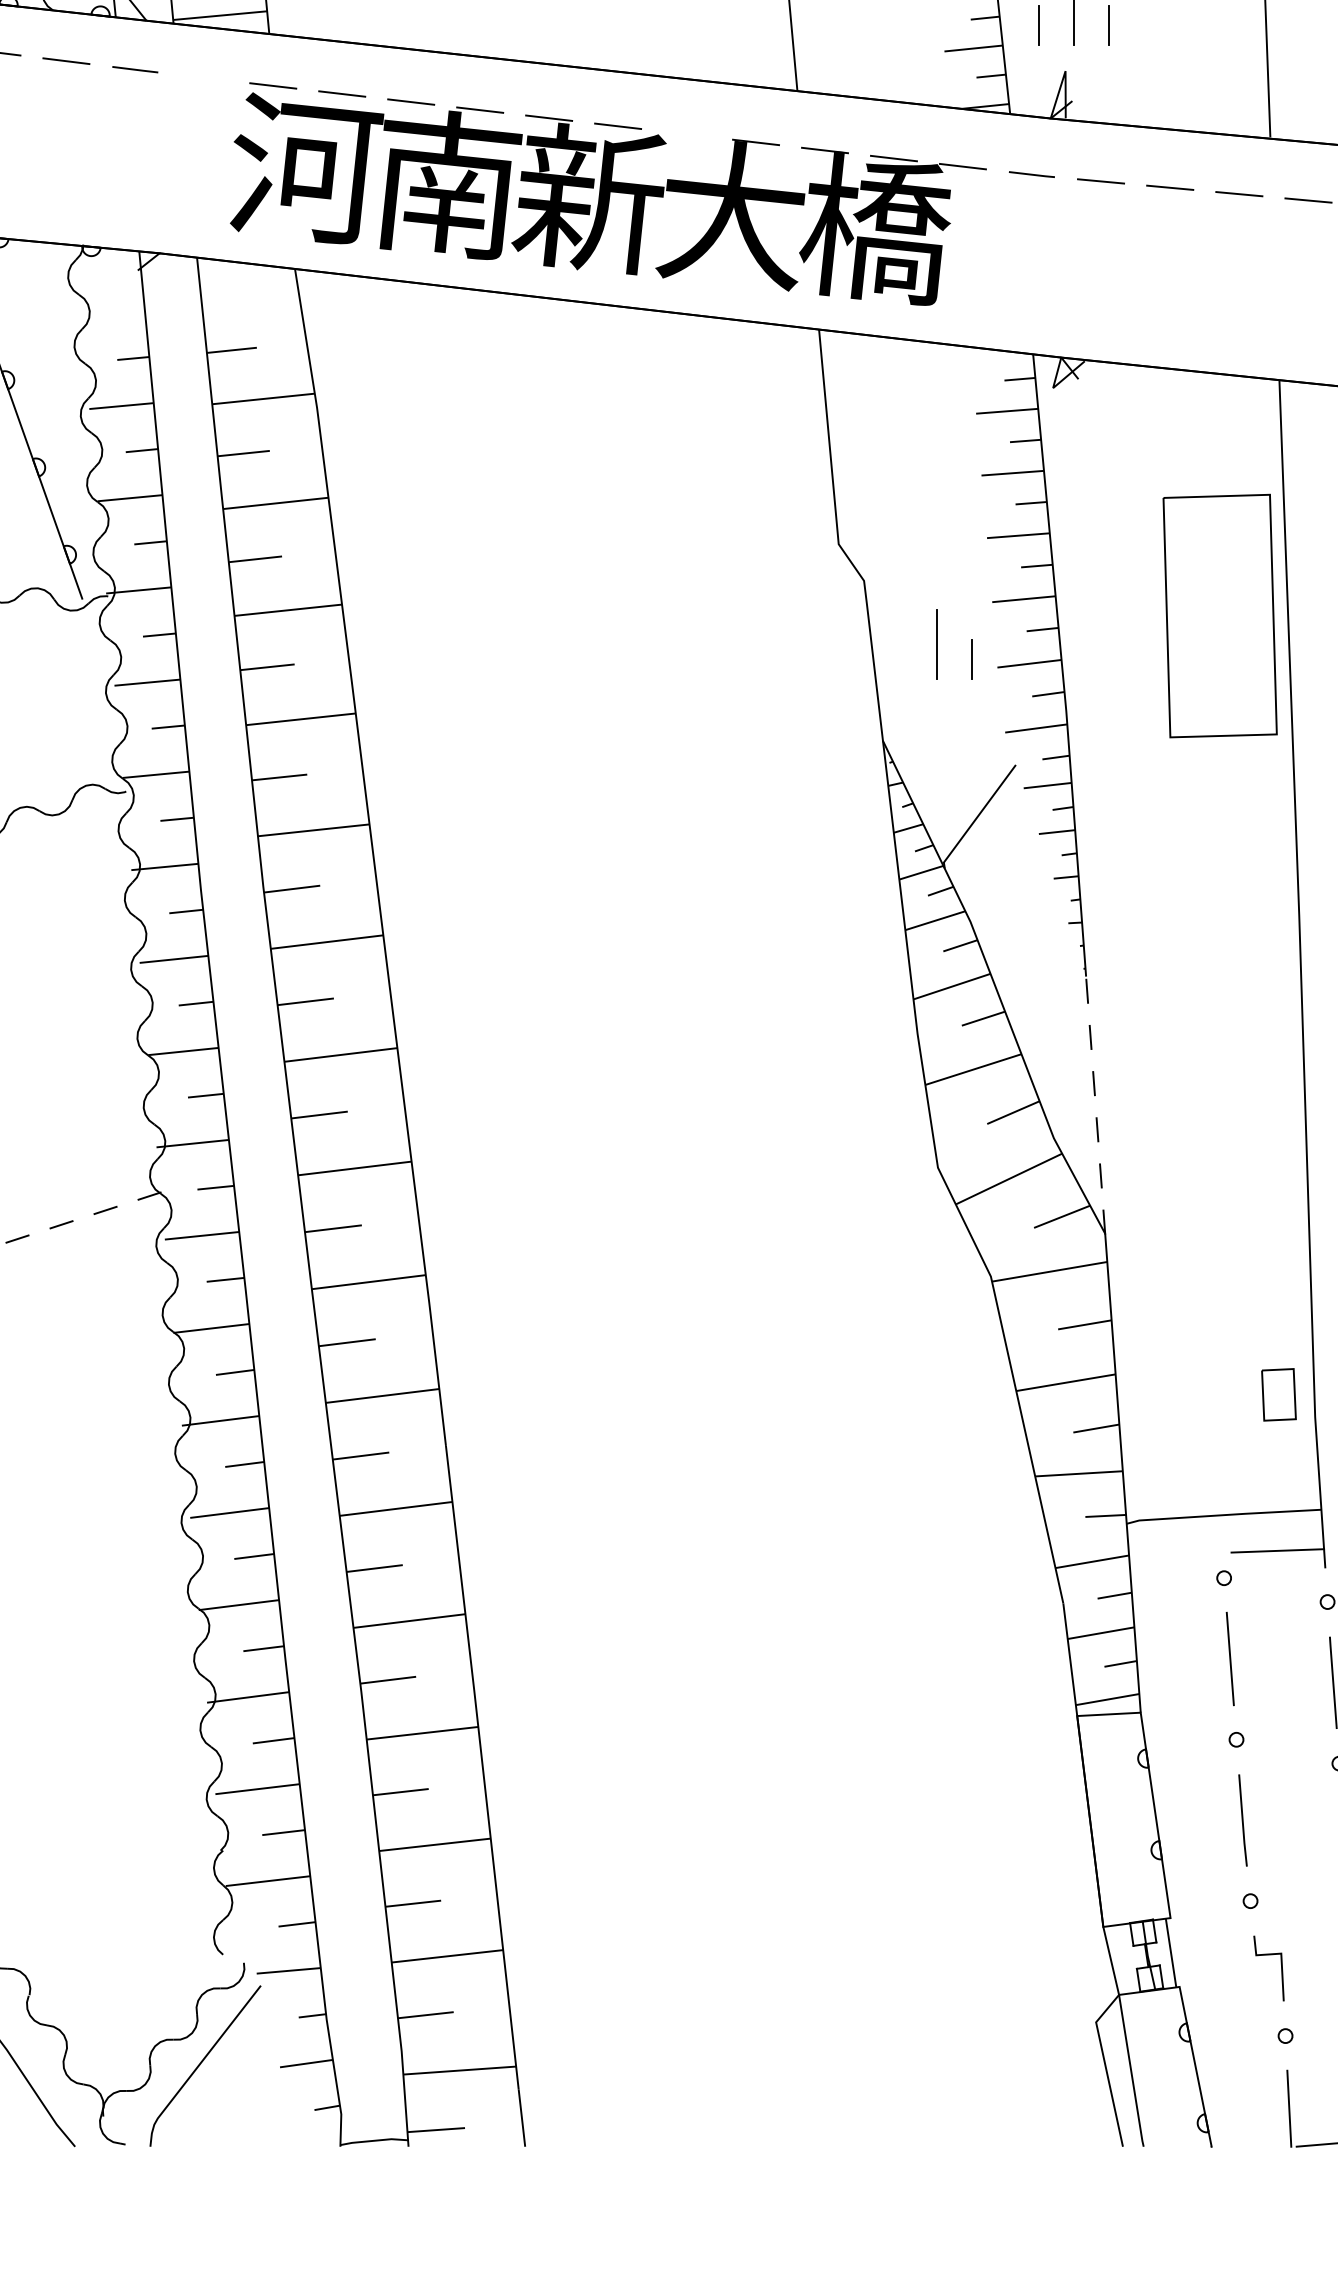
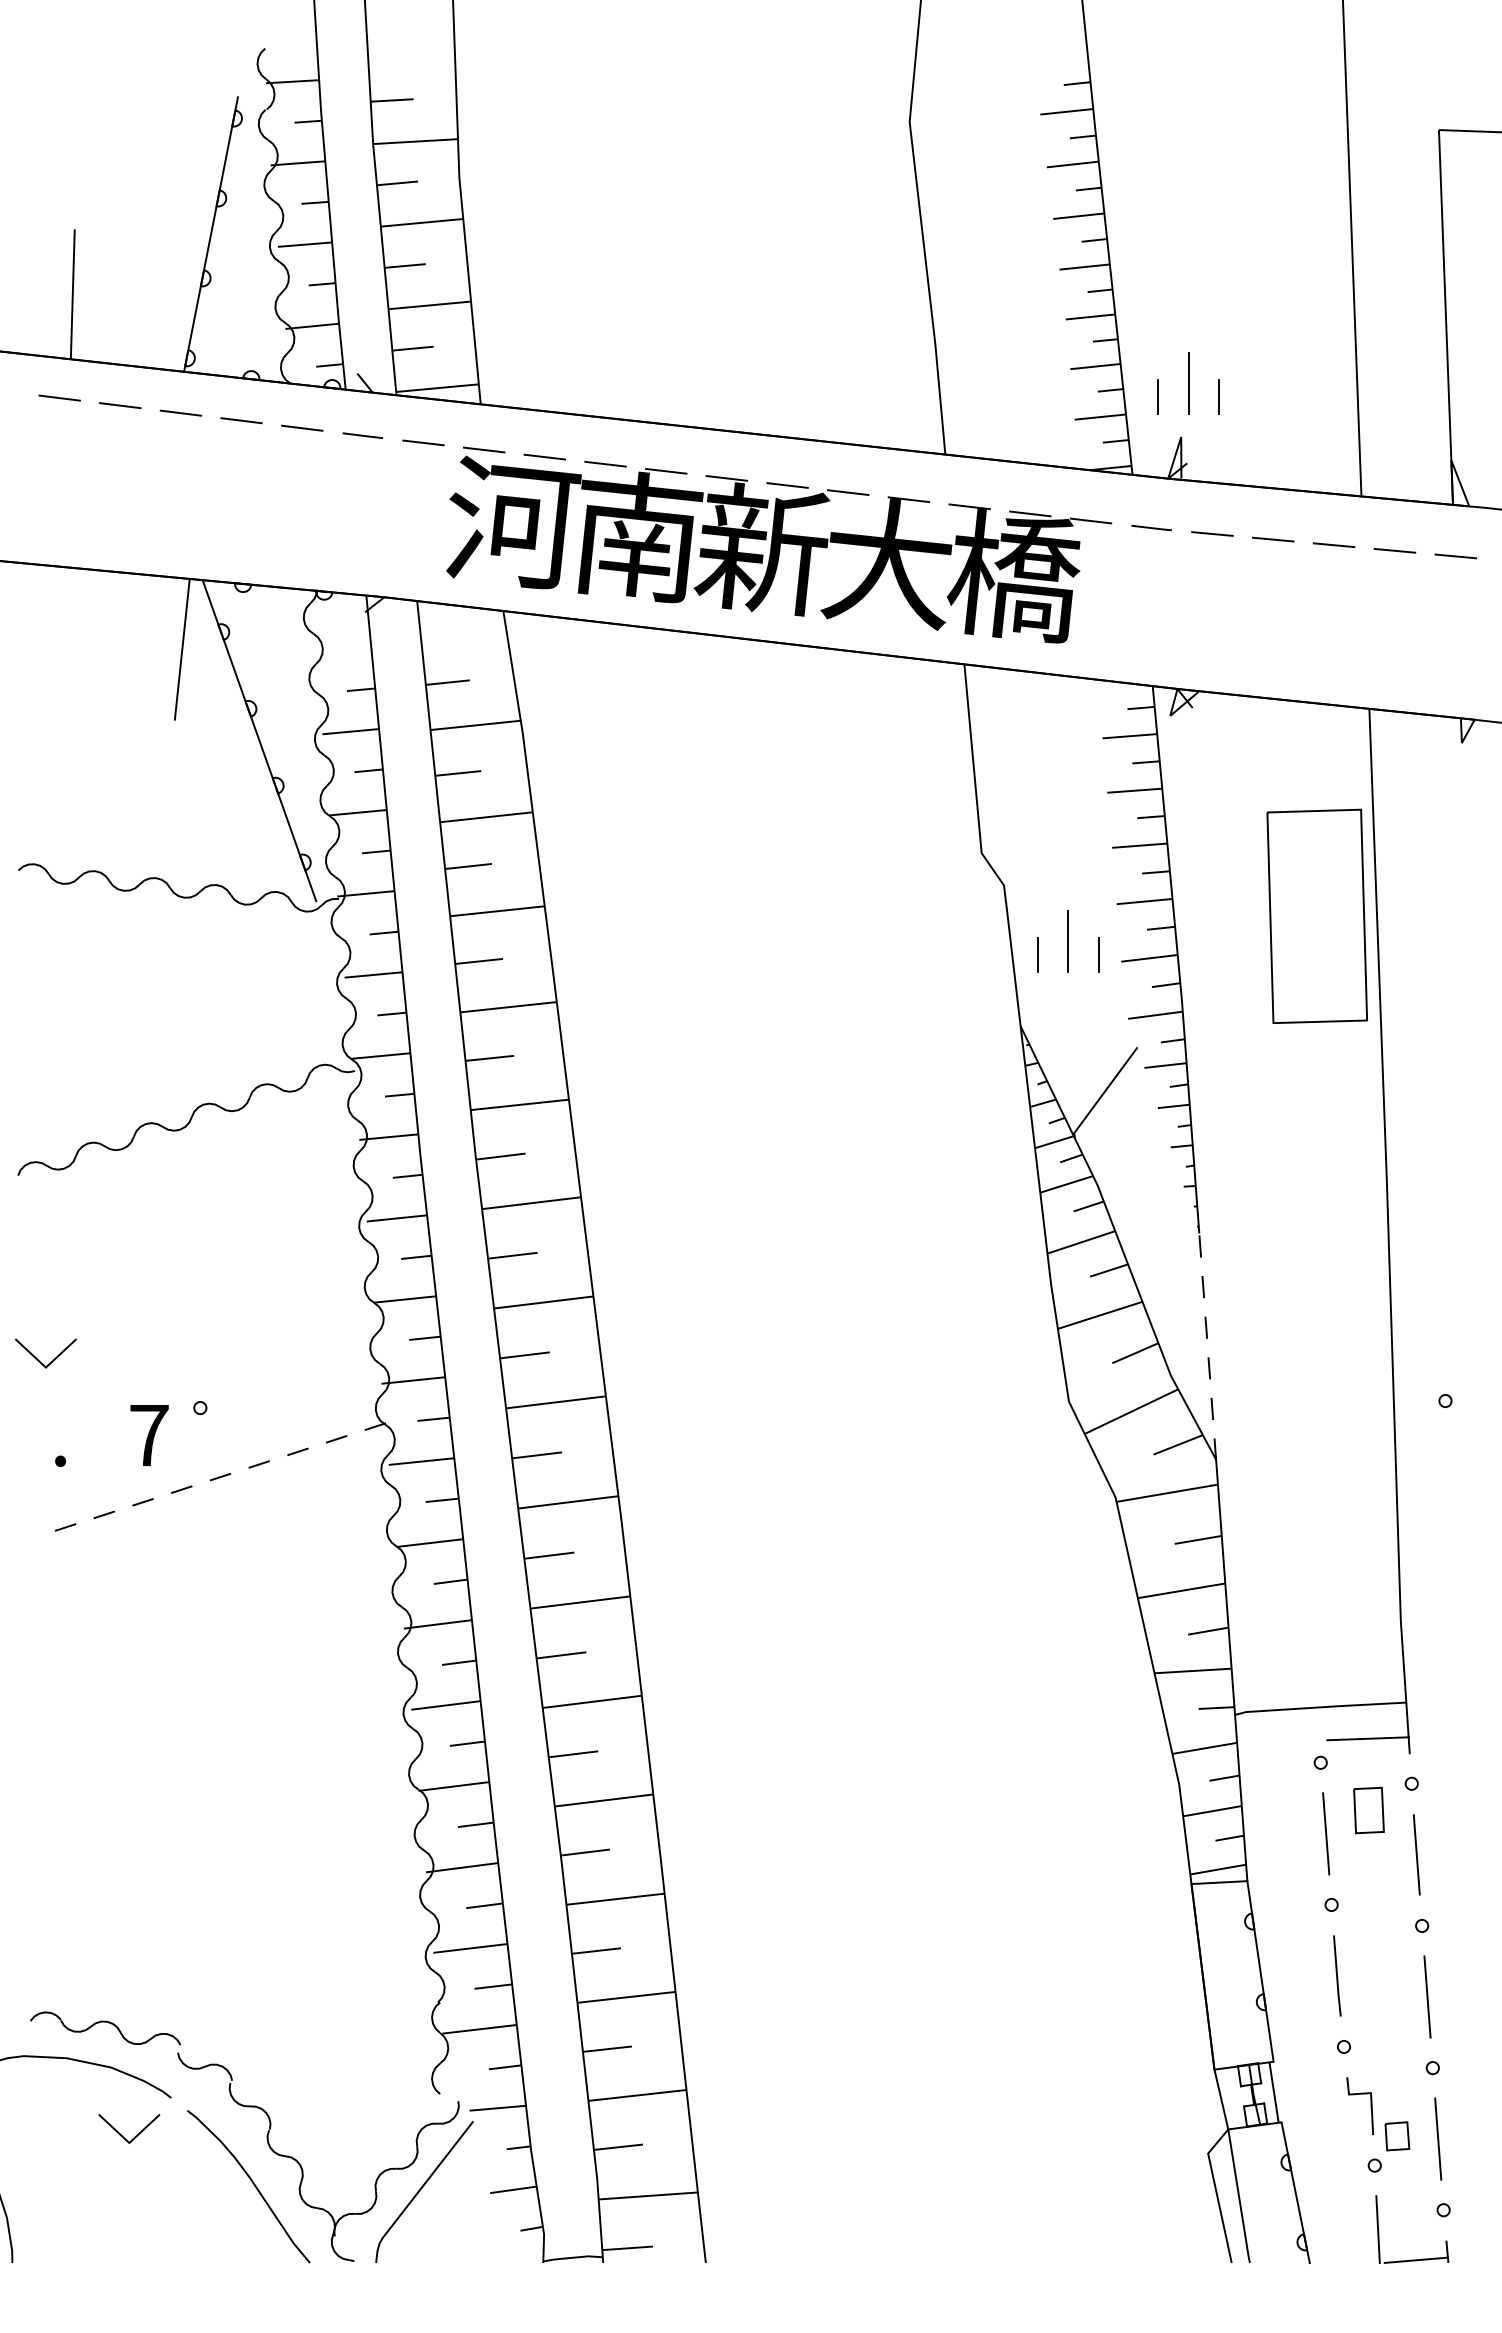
line: (204, 77) -> (423, 442), added
line: (687, 134) -> (848, 492), added
line: (902, 659) -> (1037, 954), added
part: (1278, 1394) -> (1368, 1810), moved
part: (1311, 2002) -> (1397, 2136), added

